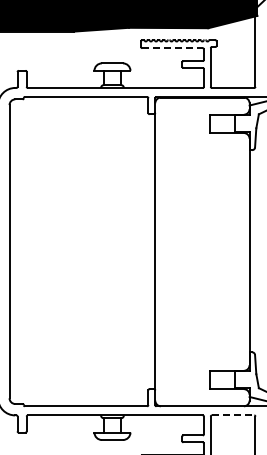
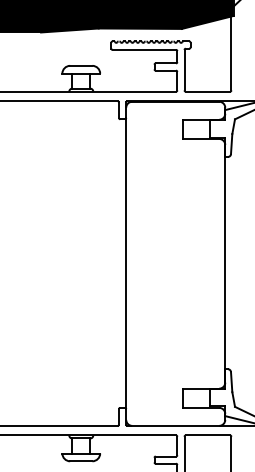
line: (173, 48) -> (145, 50), dashed -> solid
line: (233, 415) -> (208, 435), dashed -> solid

